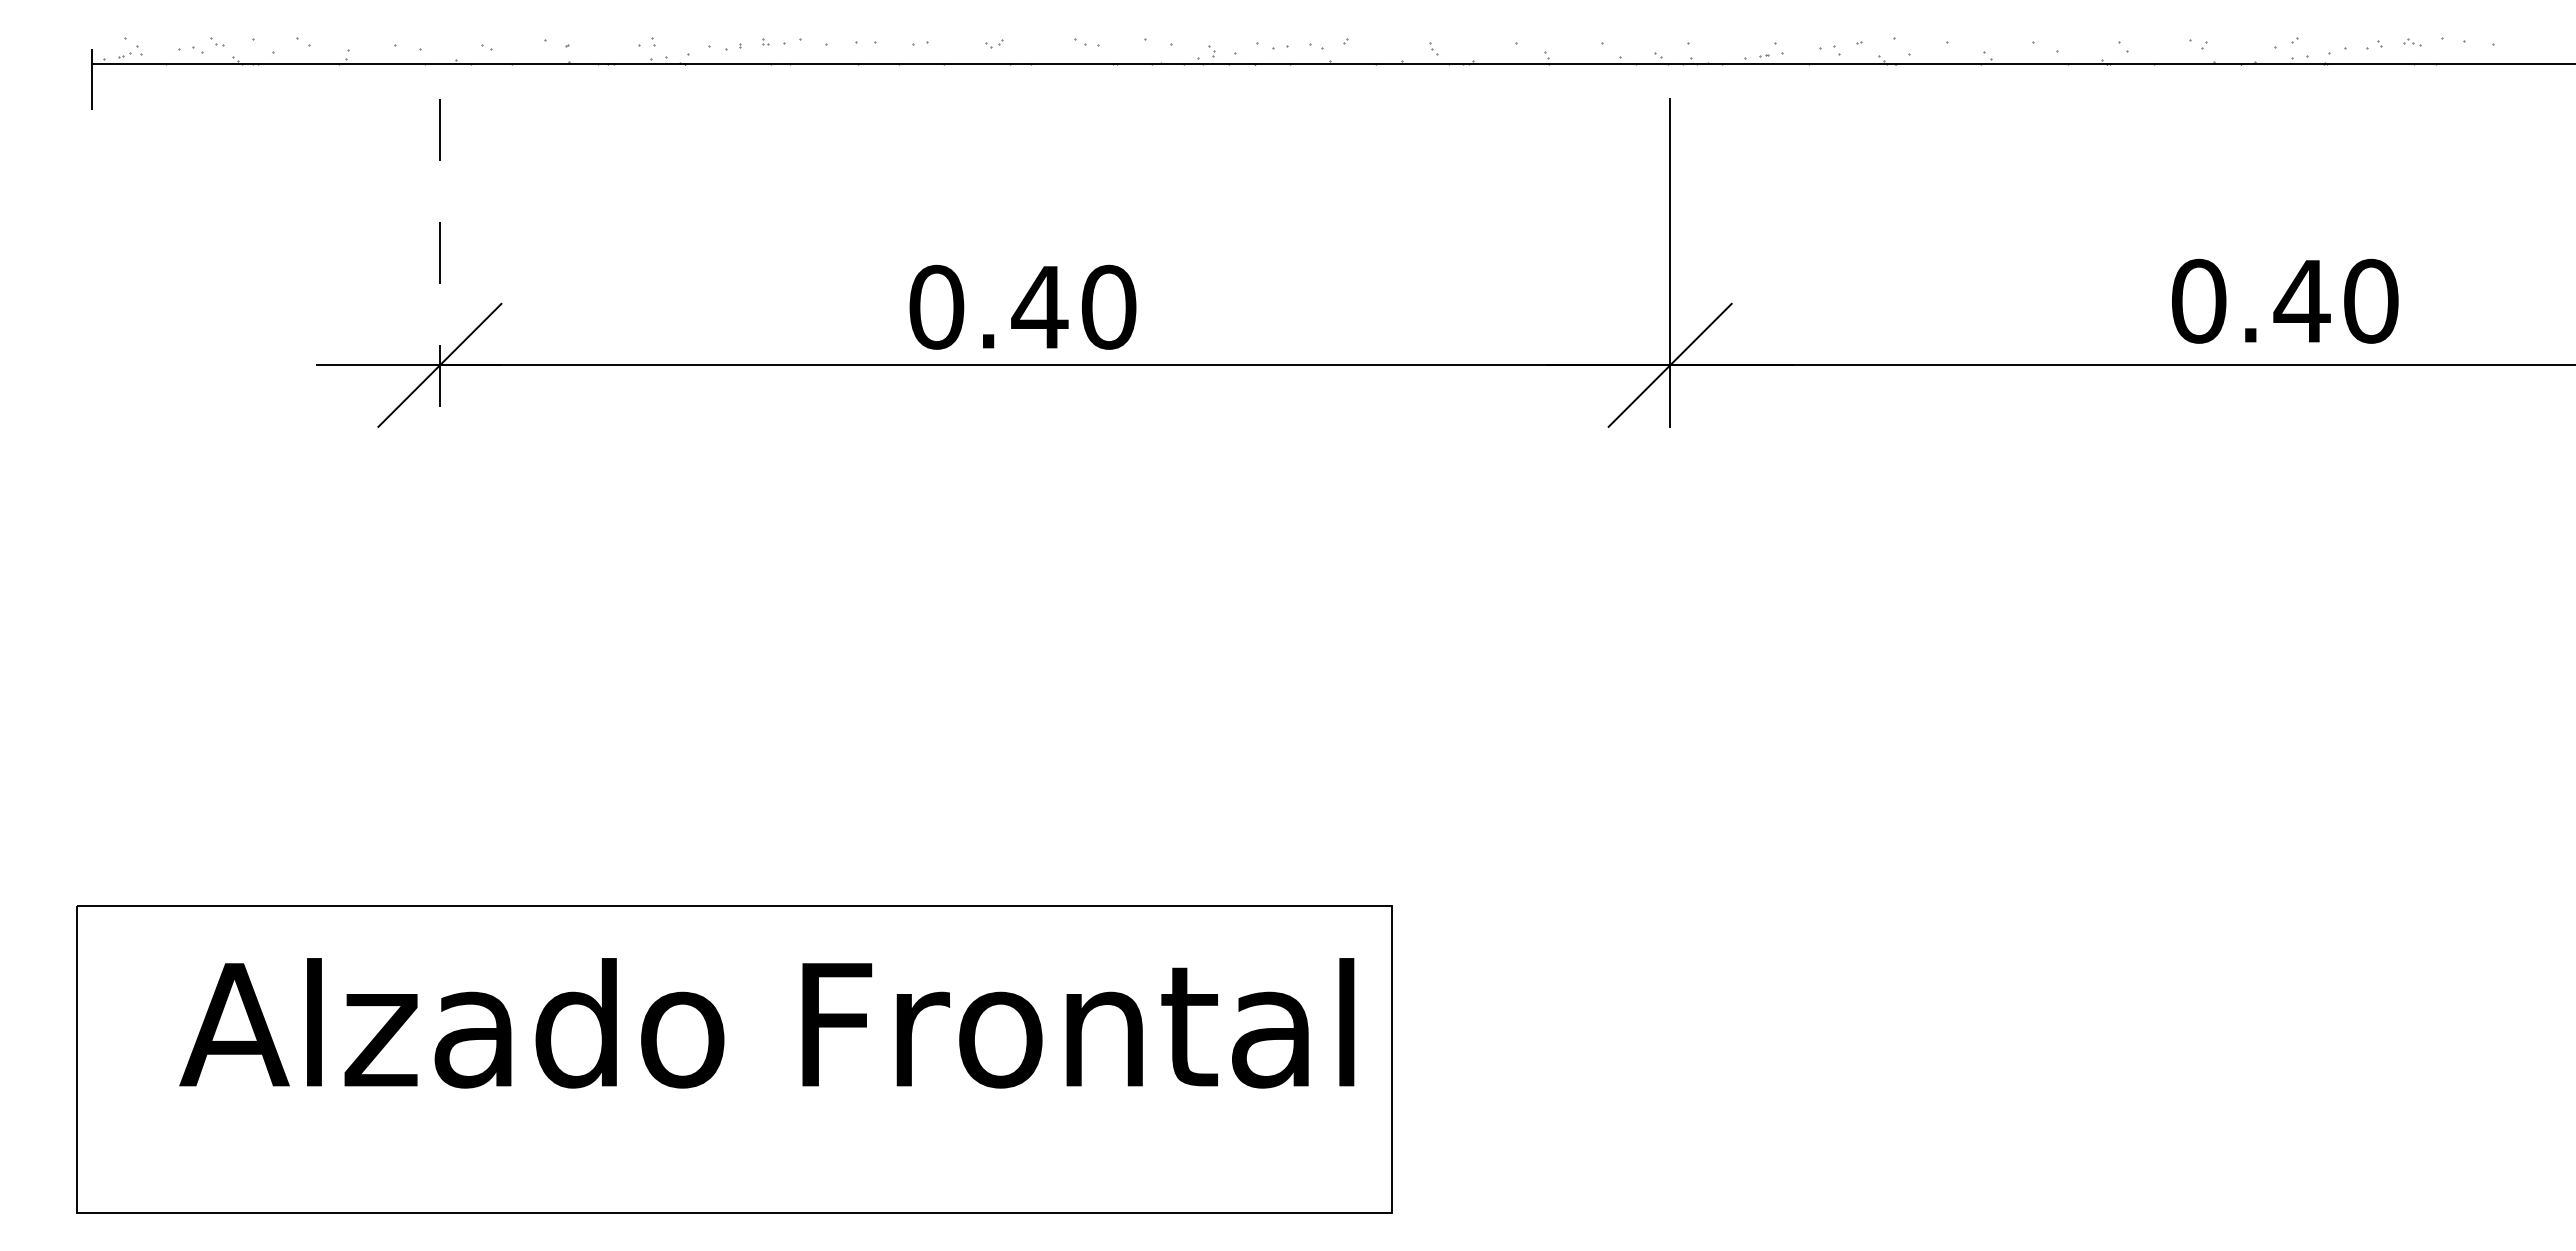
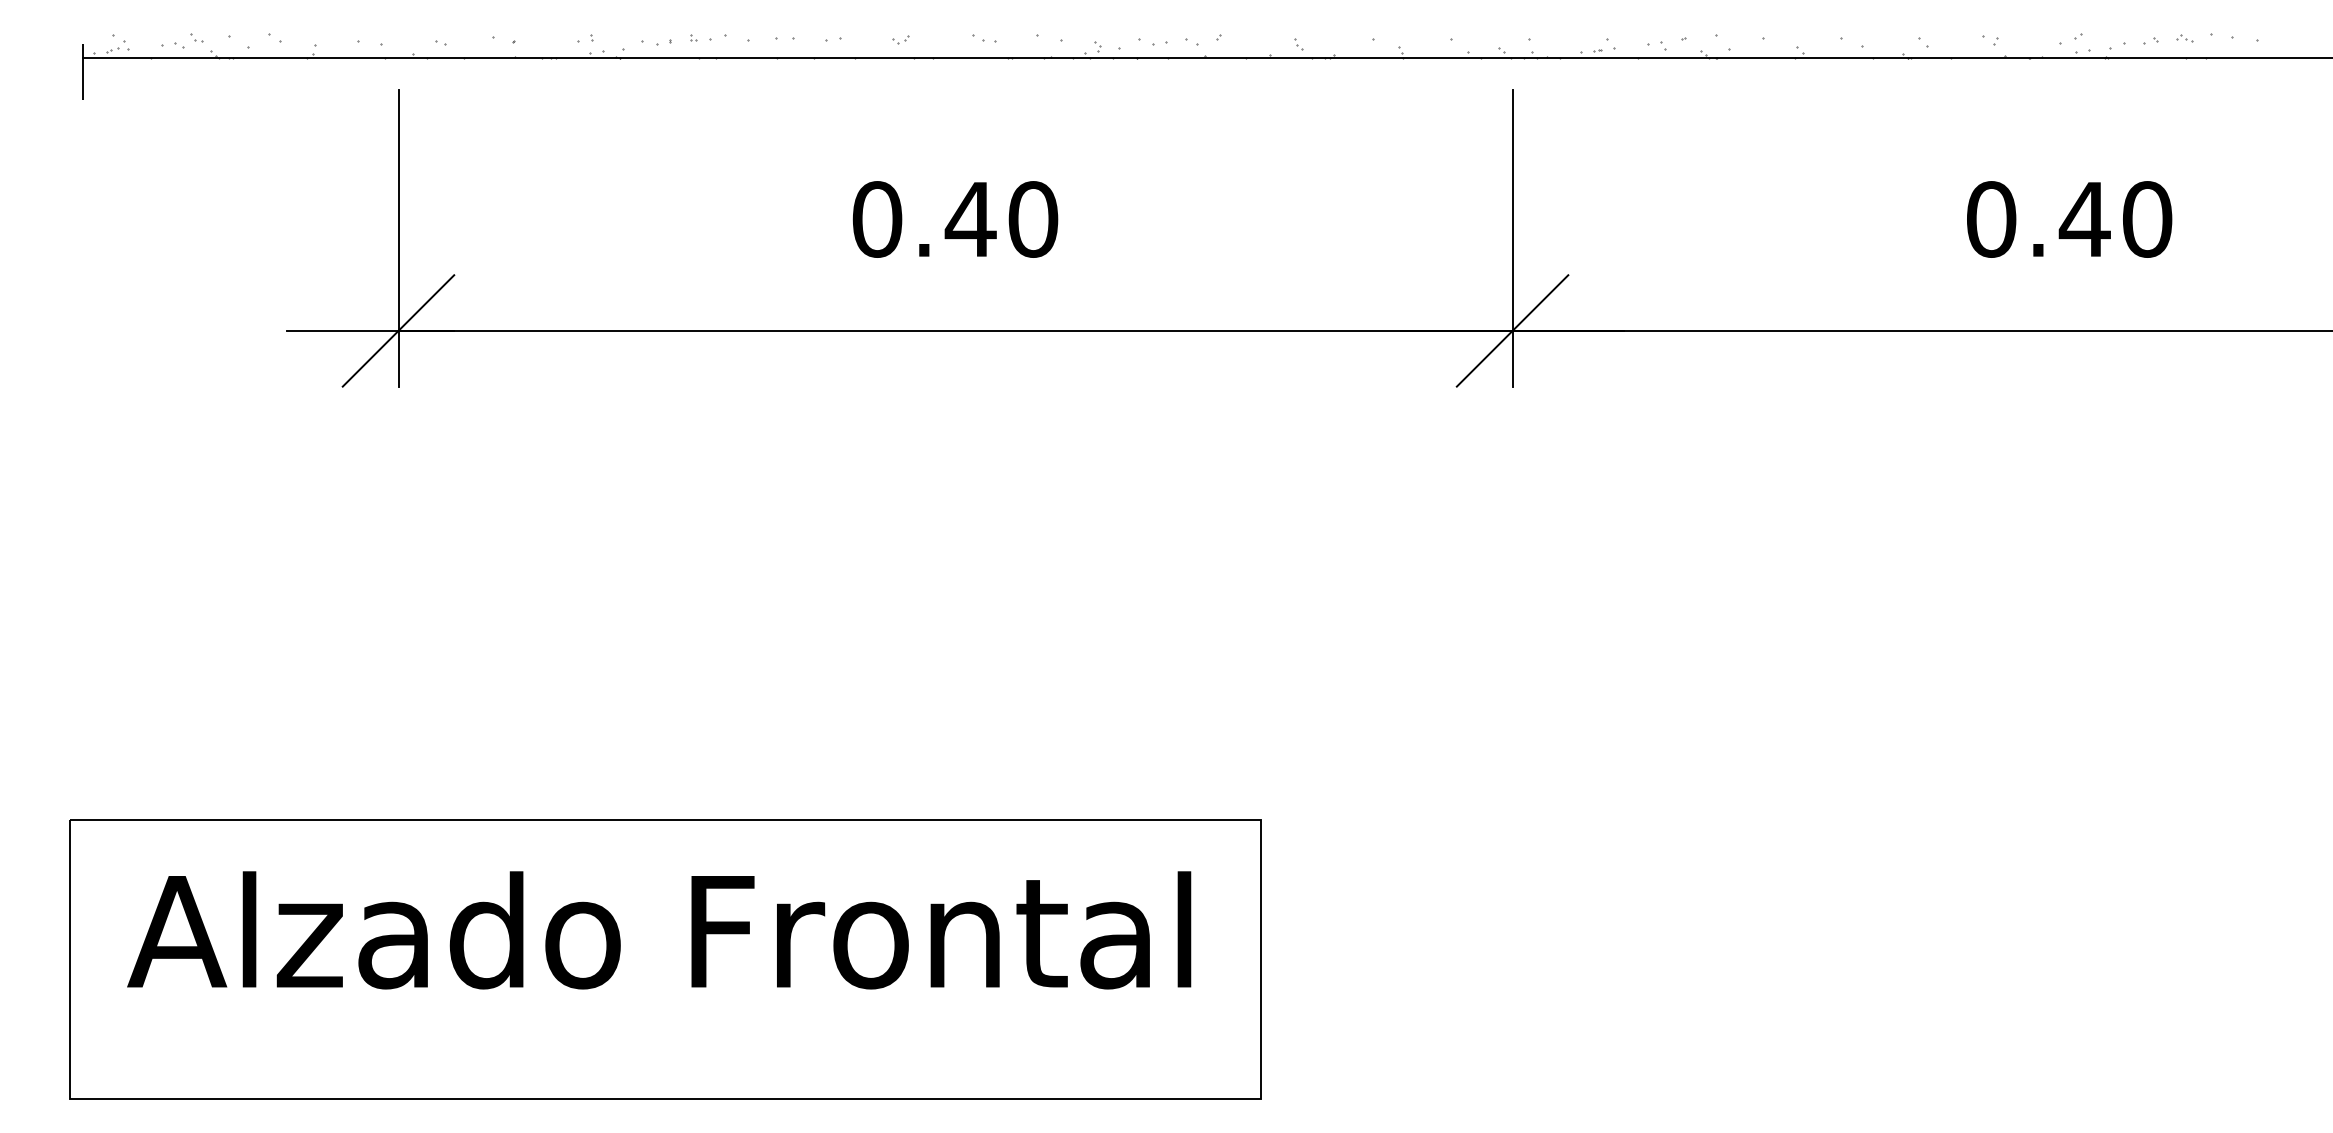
line: (439, 263) -> (398, 238), dashed -> solid
text: (2285, 300) -> (2069, 218), moved
text: (1022, 306) -> (955, 218), moved
text: (766, 1023) -> (658, 930), moved

